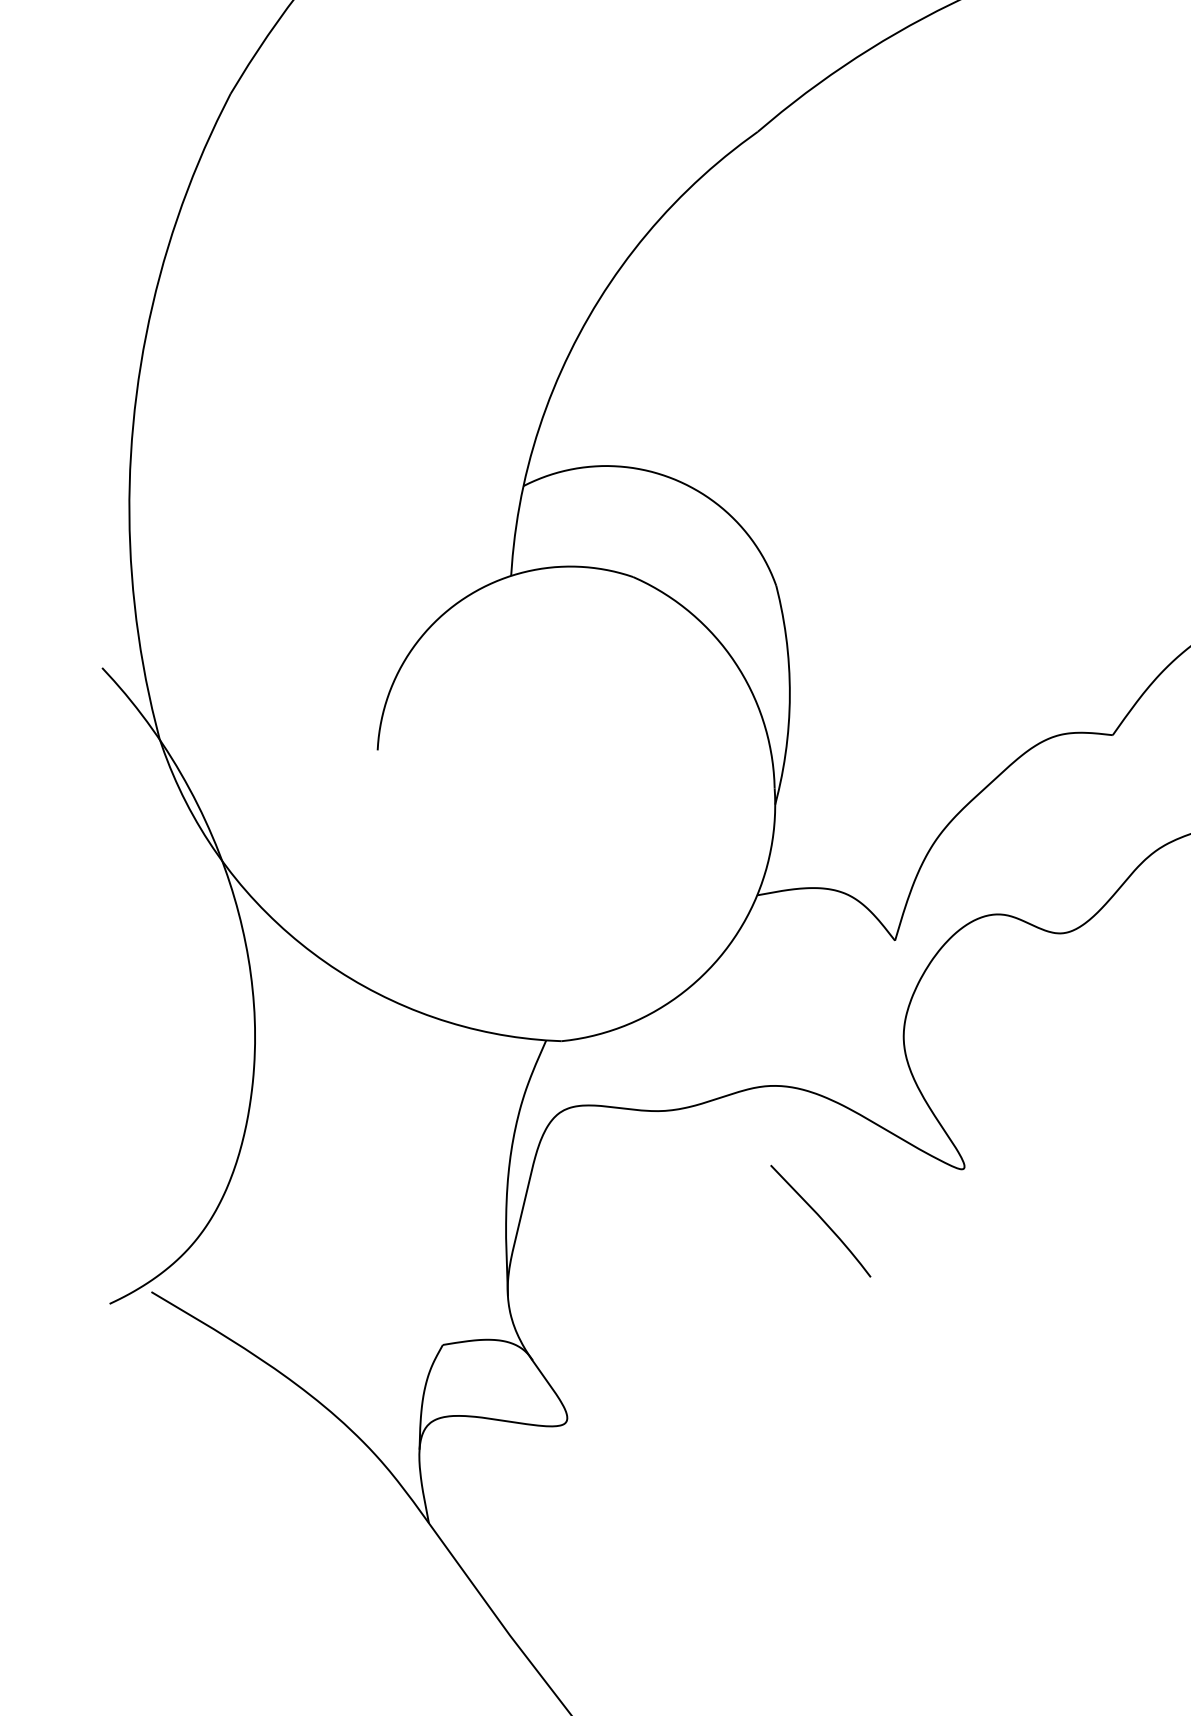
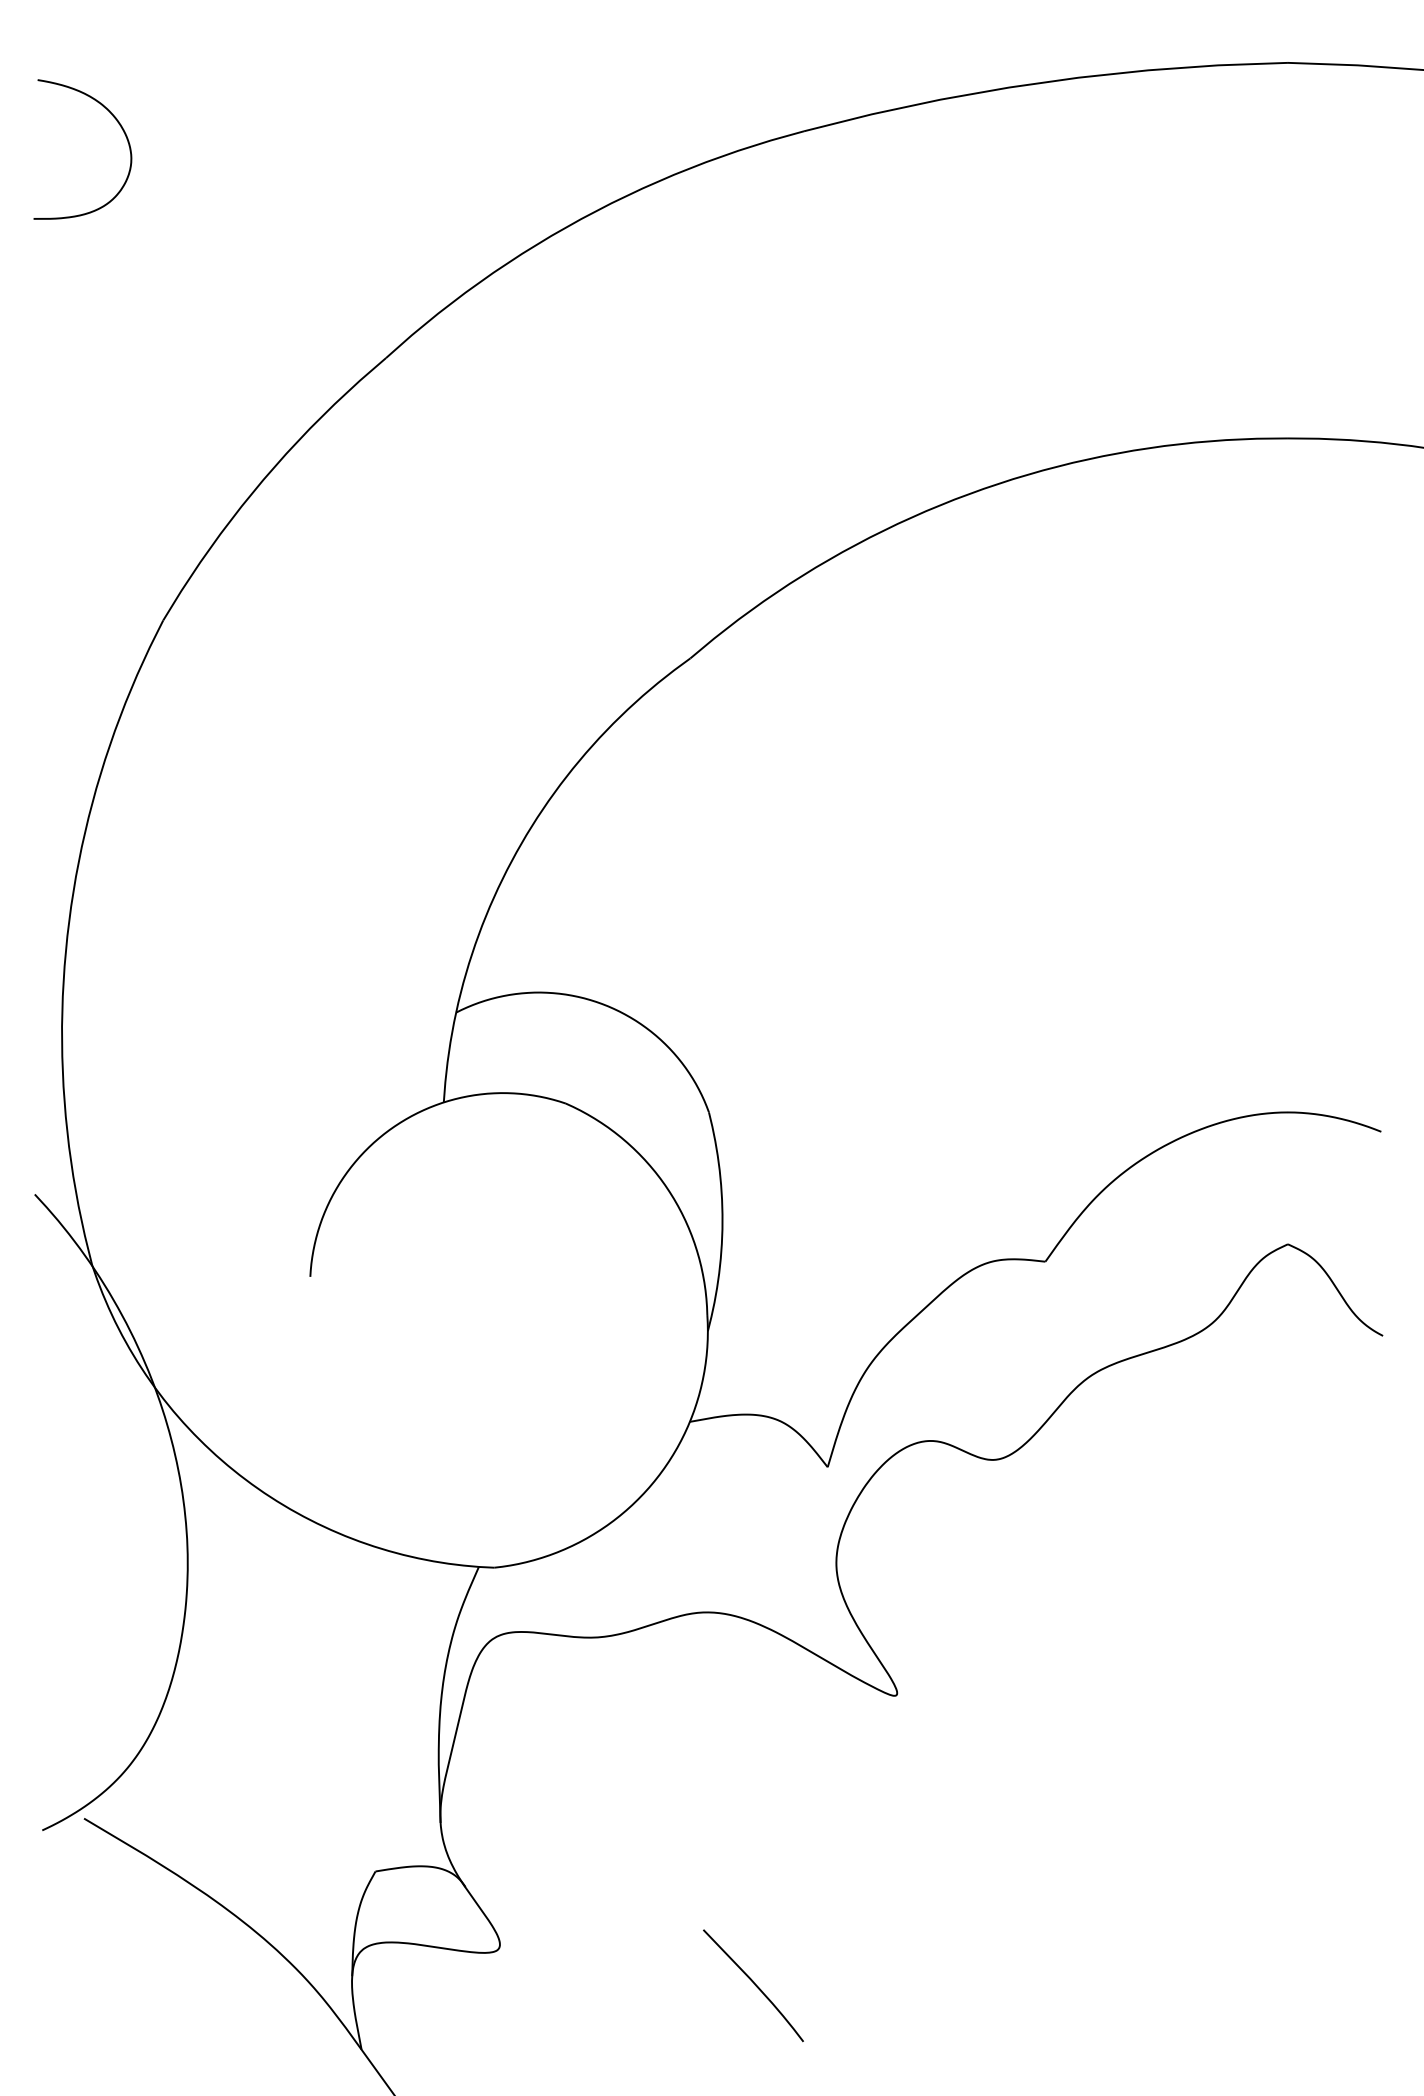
curve: (821, 1219) -> (754, 1984), moved

